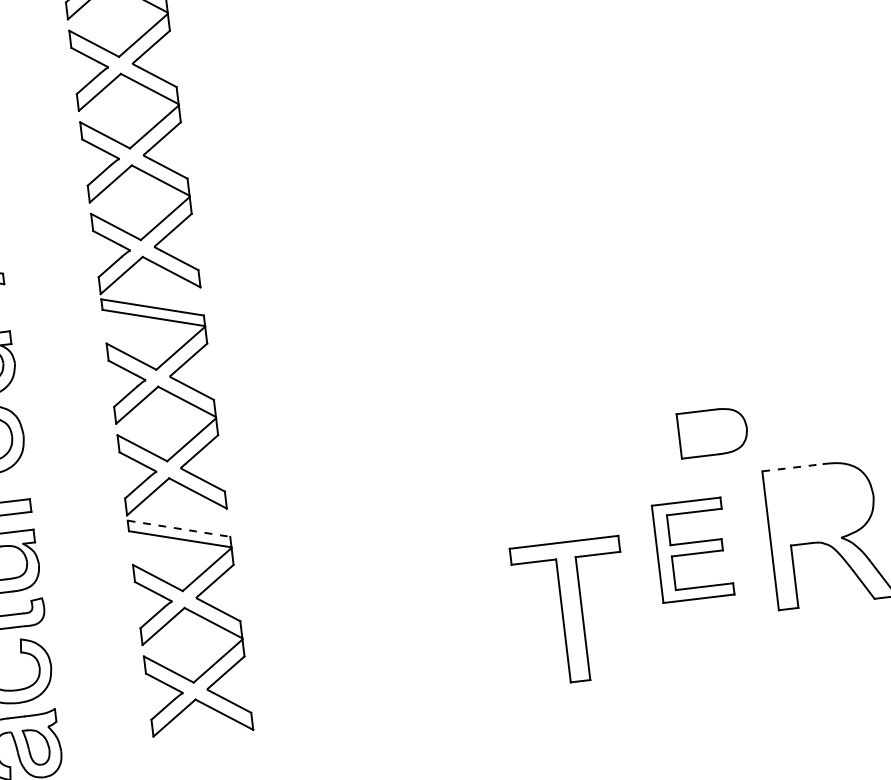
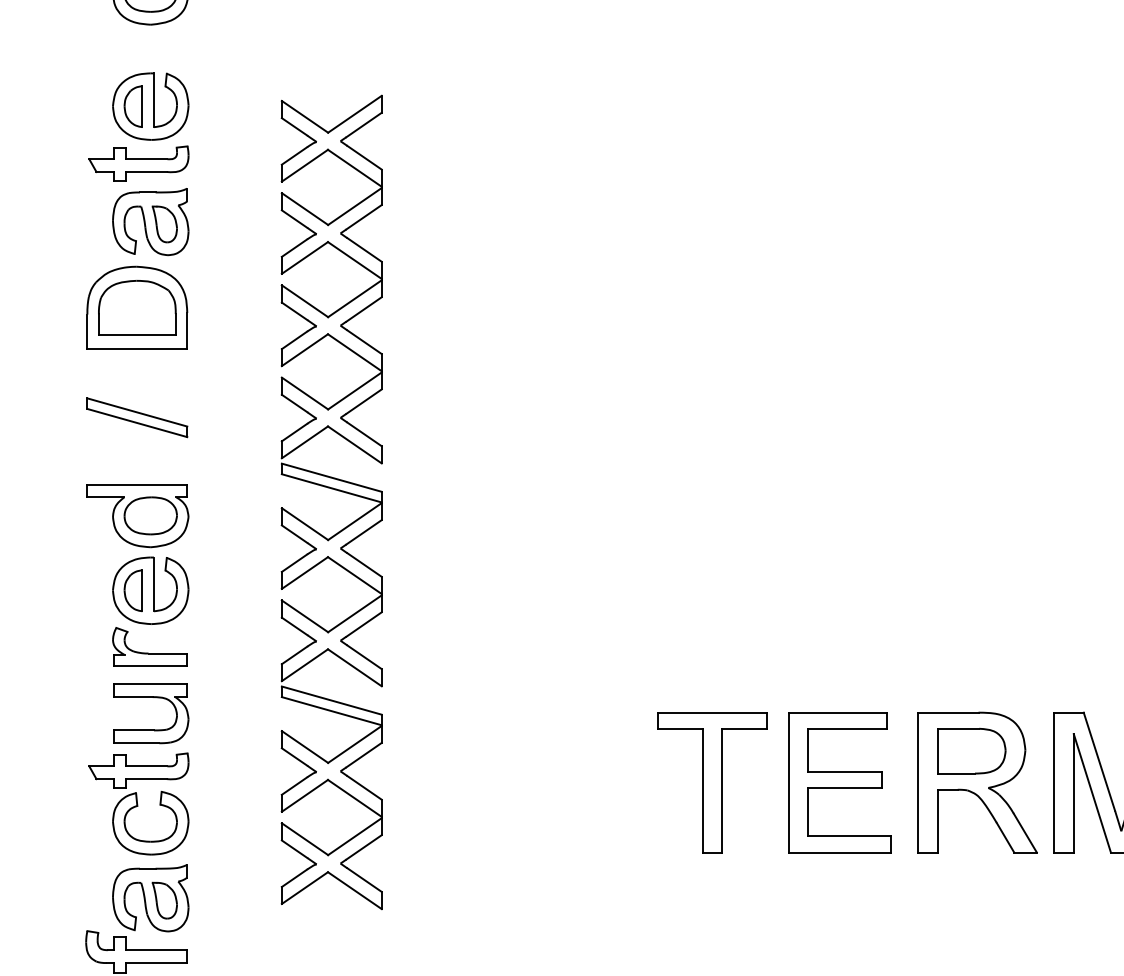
part: (713, 432) -> (971, 751), moved
line: (792, 467) -> (948, 712), dashed -> solid
line: (178, 528) -> (331, 700), dashed -> solid
part: (692, 549) -> (839, 782), size x1.43
part: (572, 611) -> (712, 782), moved

